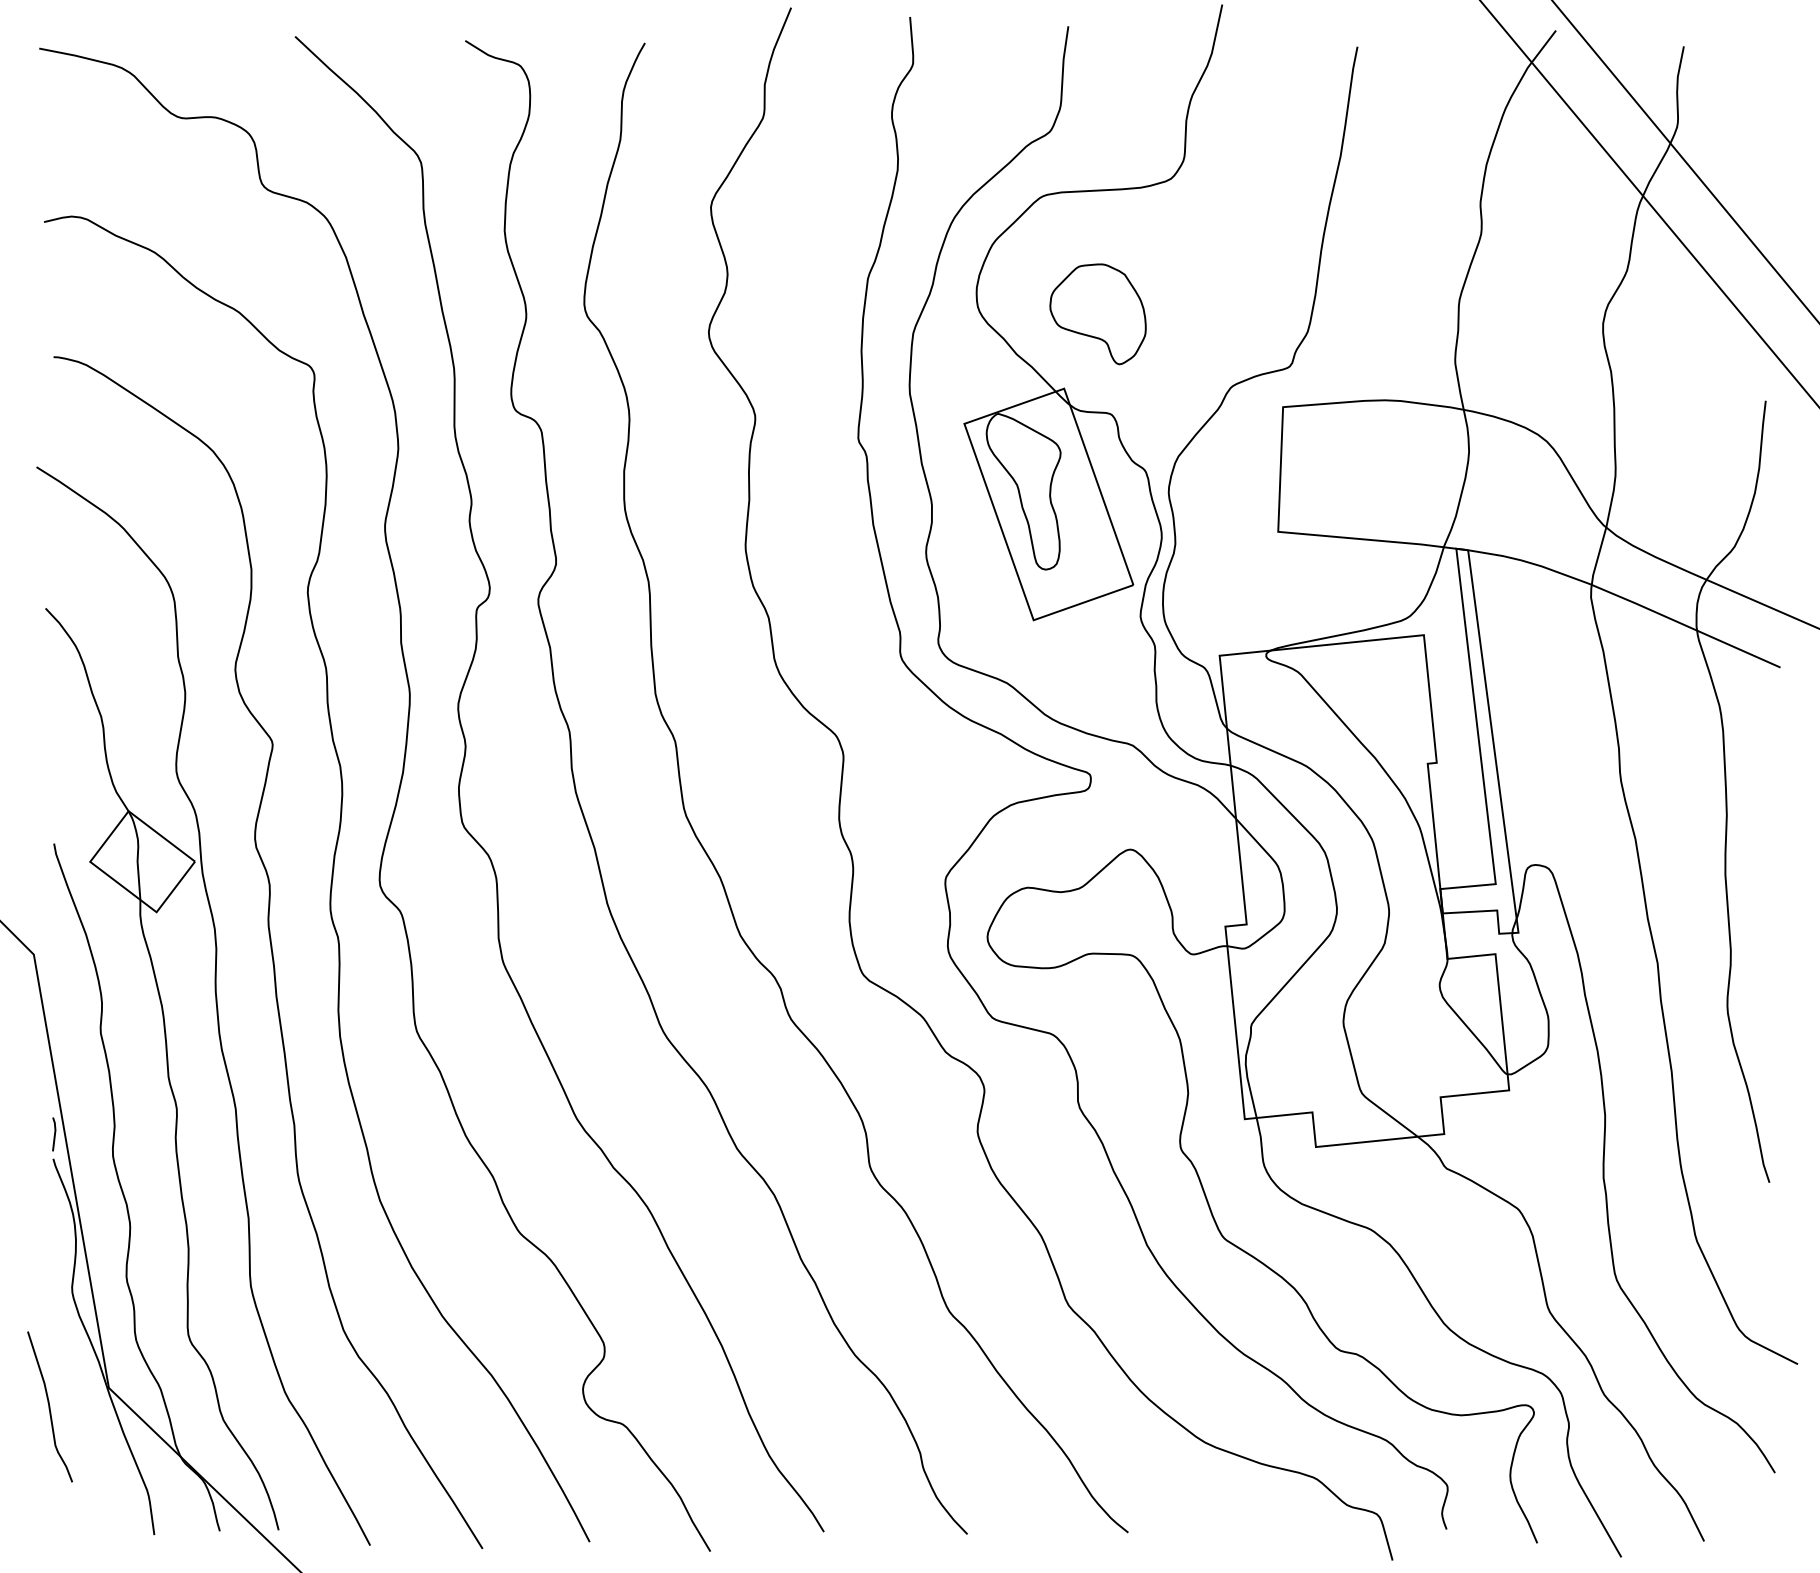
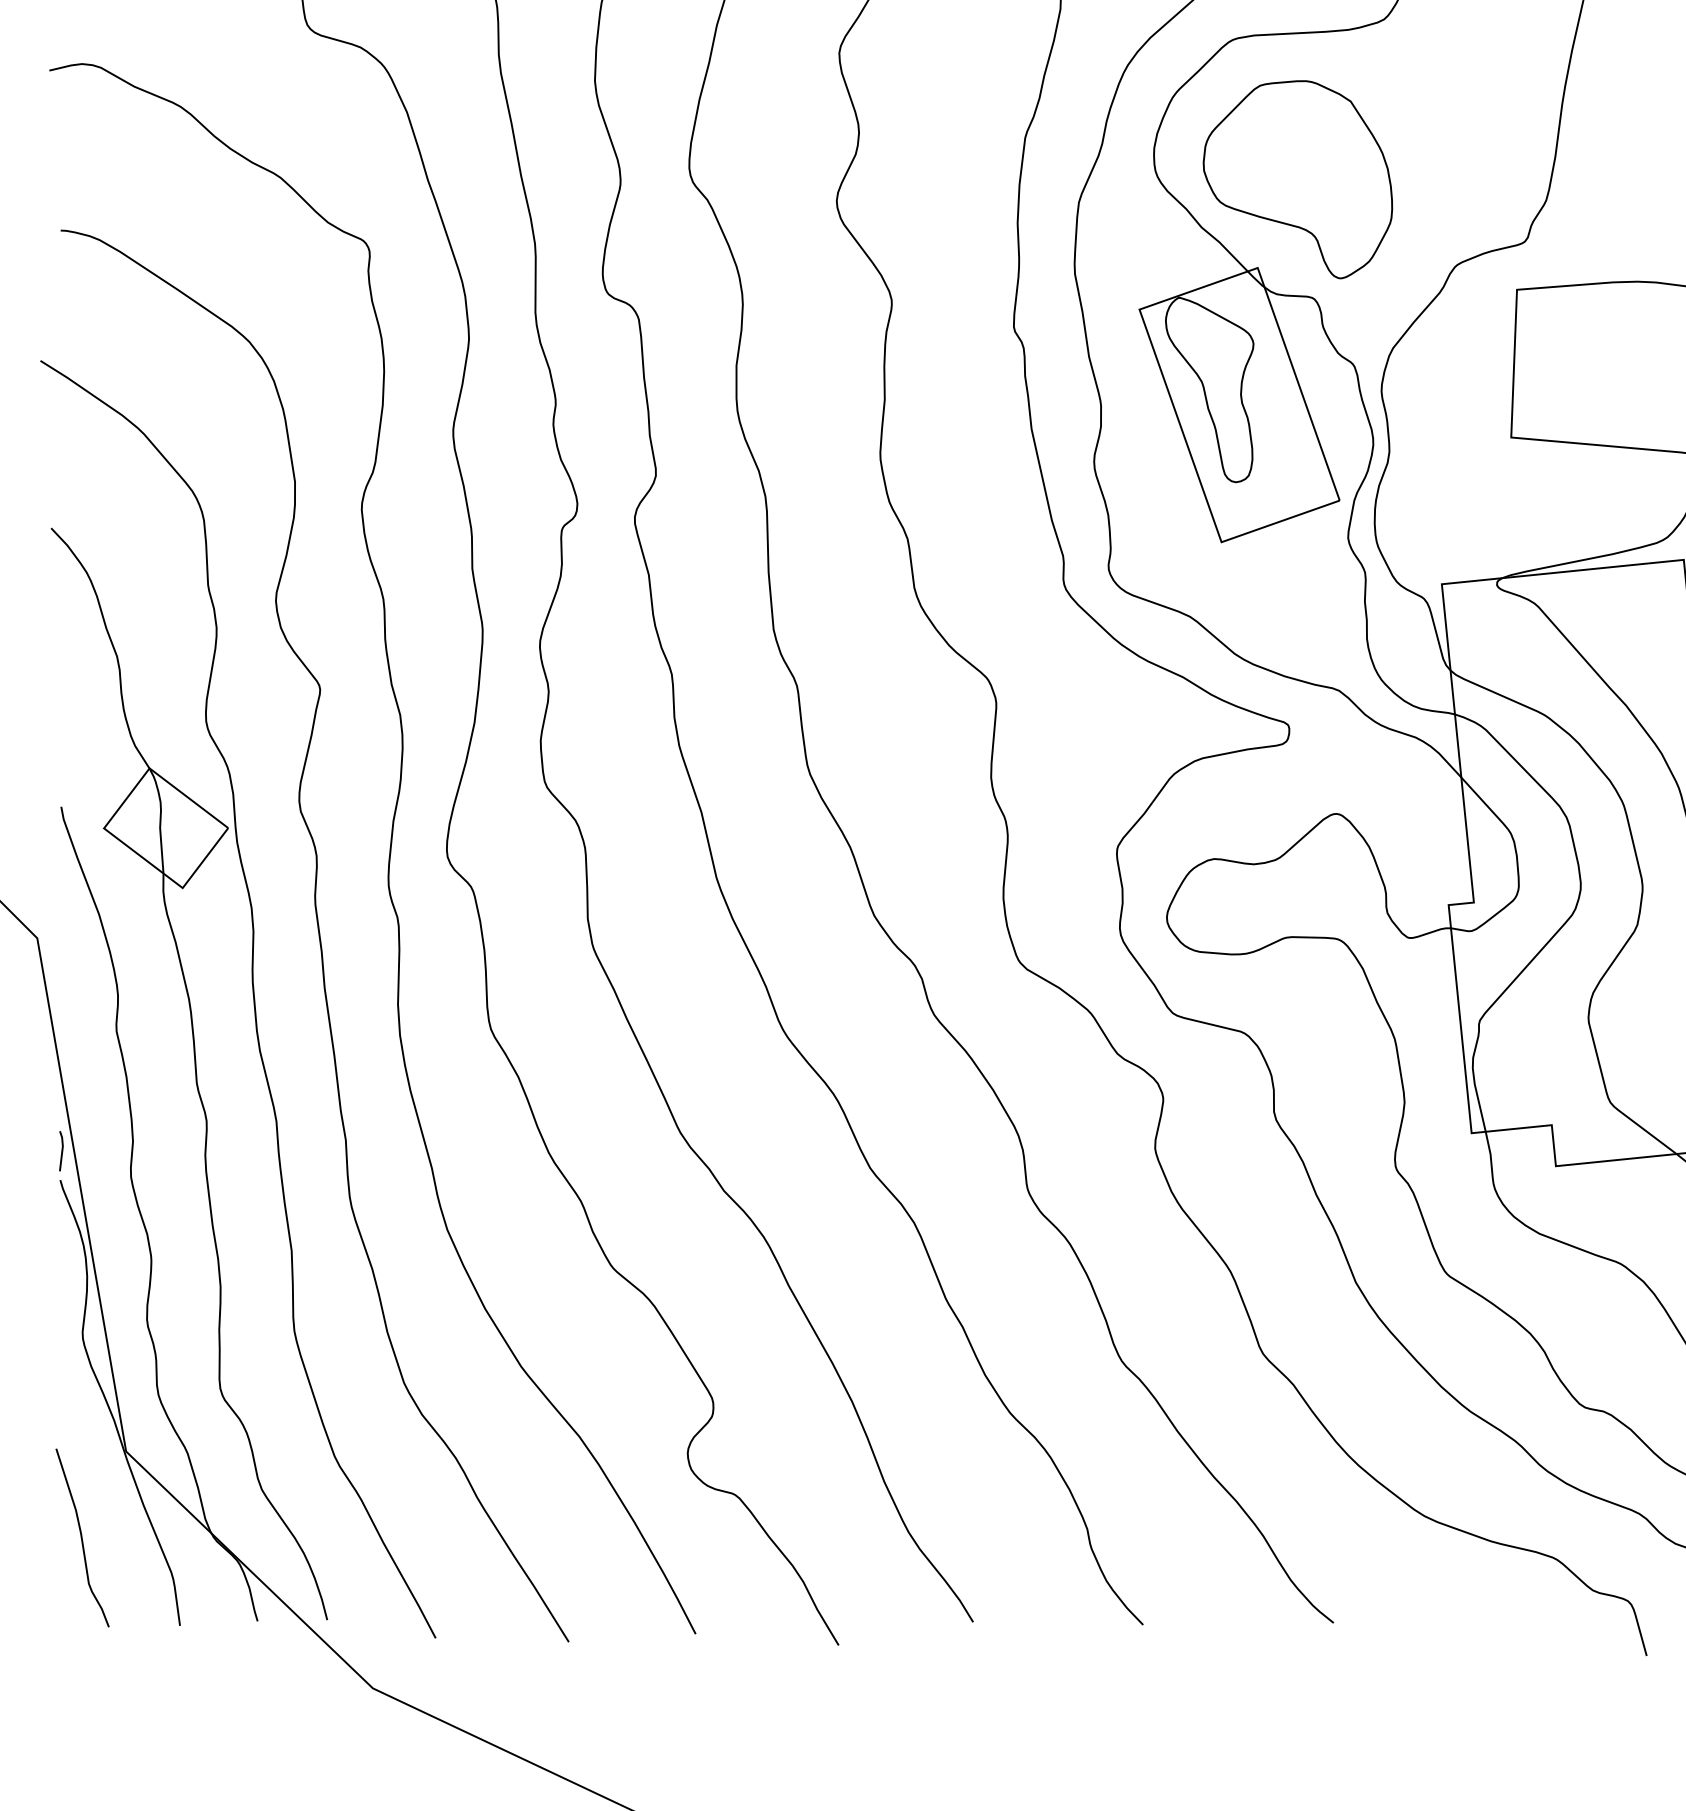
part: (1097, 314) -> (1297, 180), size x1.67
curve: (49, 1406) -> (81, 1537), moved

